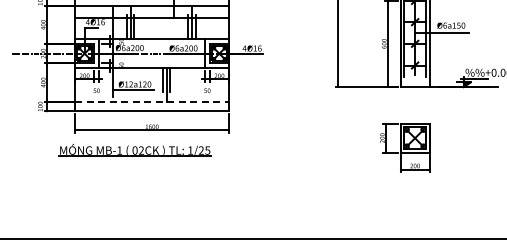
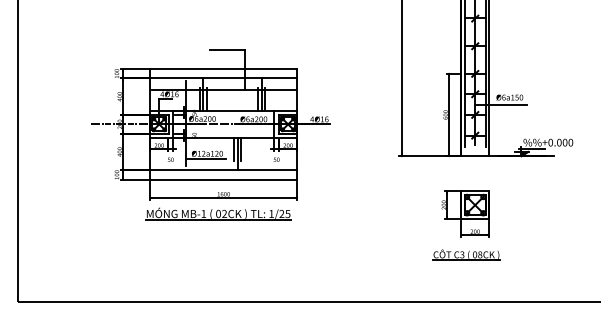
line: (151, 101) -> (223, 170), dashed -> solid
part: (135, 150) -> (218, 213), moved
part: (405, 189) -> (466, 254), added

